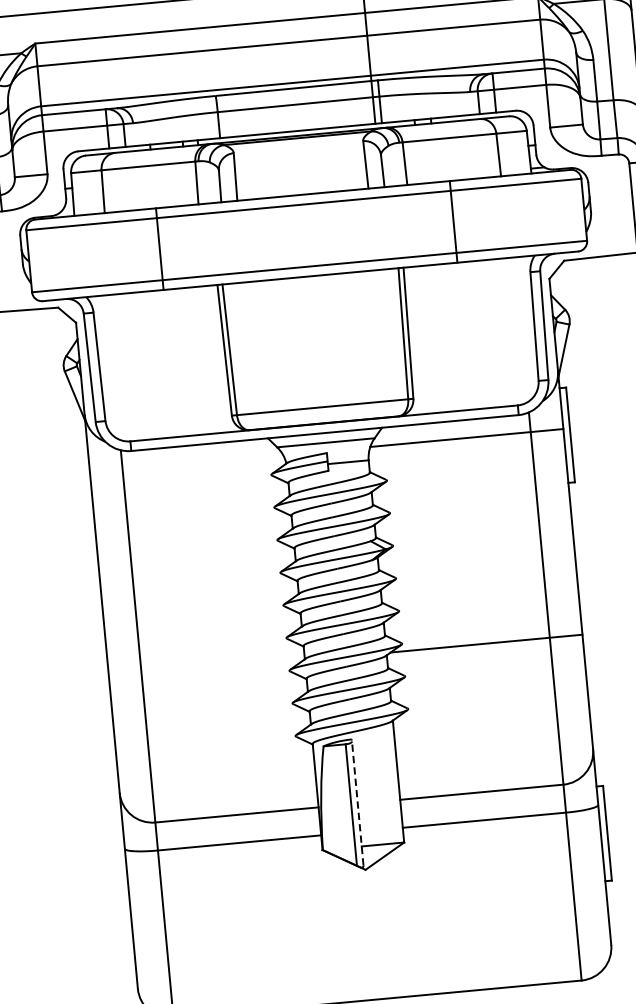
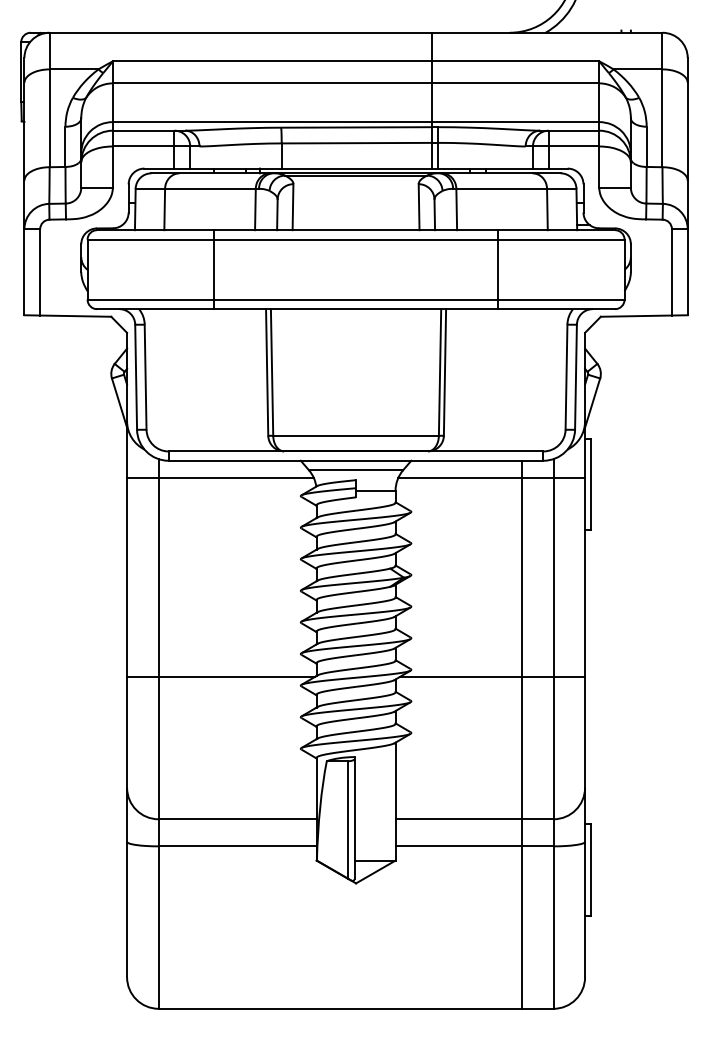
line: (186, 464) -> (220, 478), added
line: (205, 670) -> (220, 677), added
line: (522, 700) -> (521, 734), added
line: (357, 802) -> (354, 818), dashed -> solid

